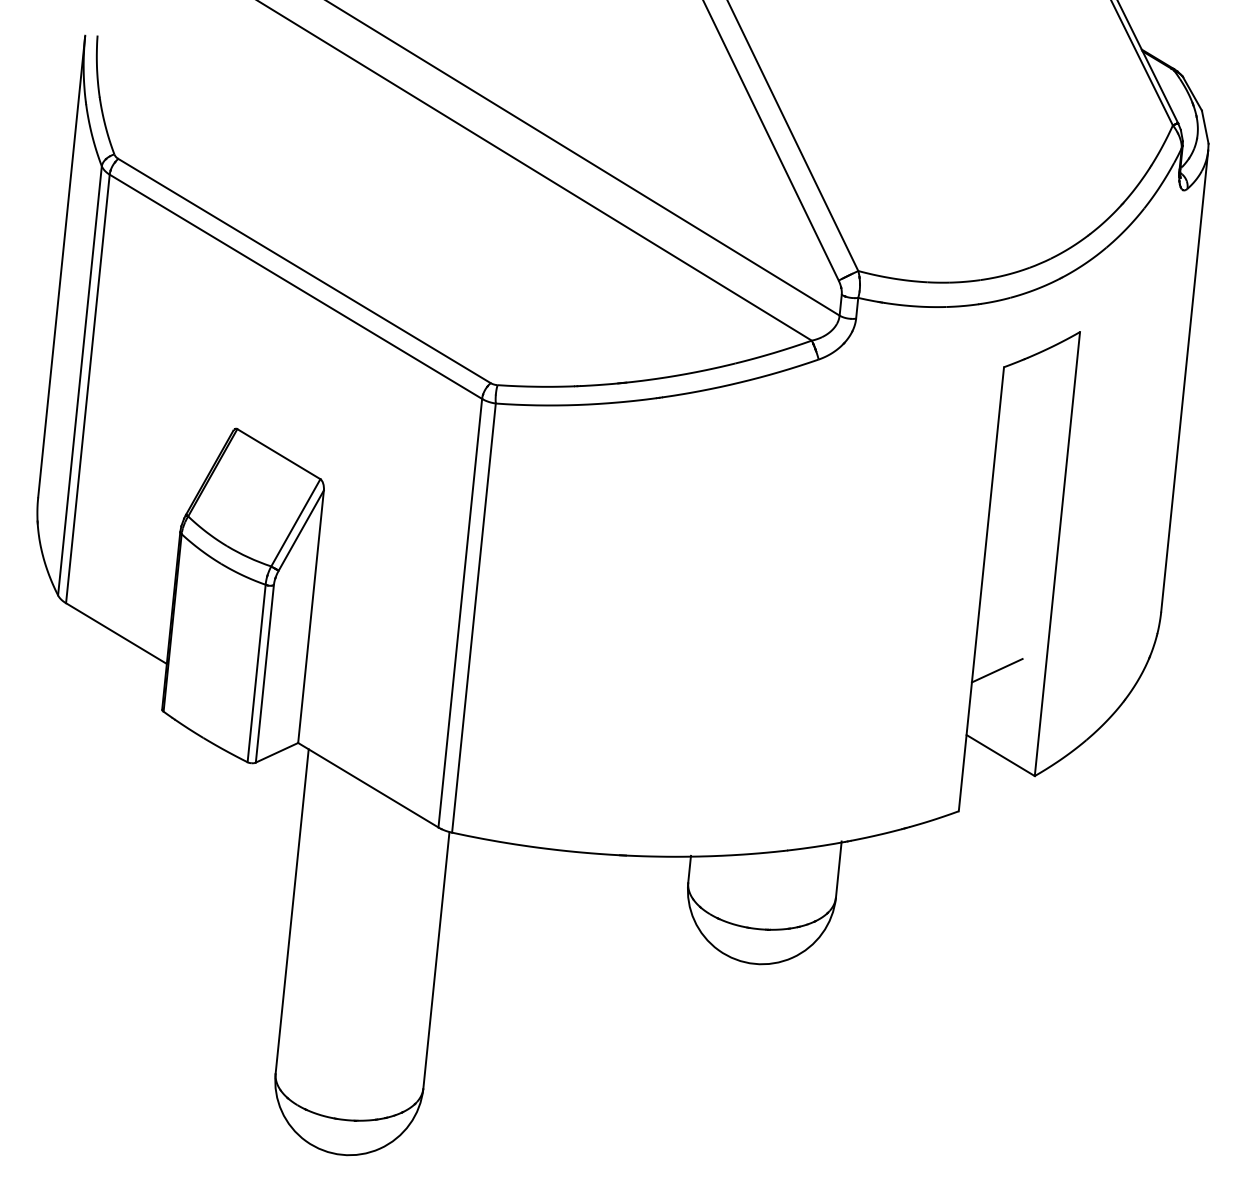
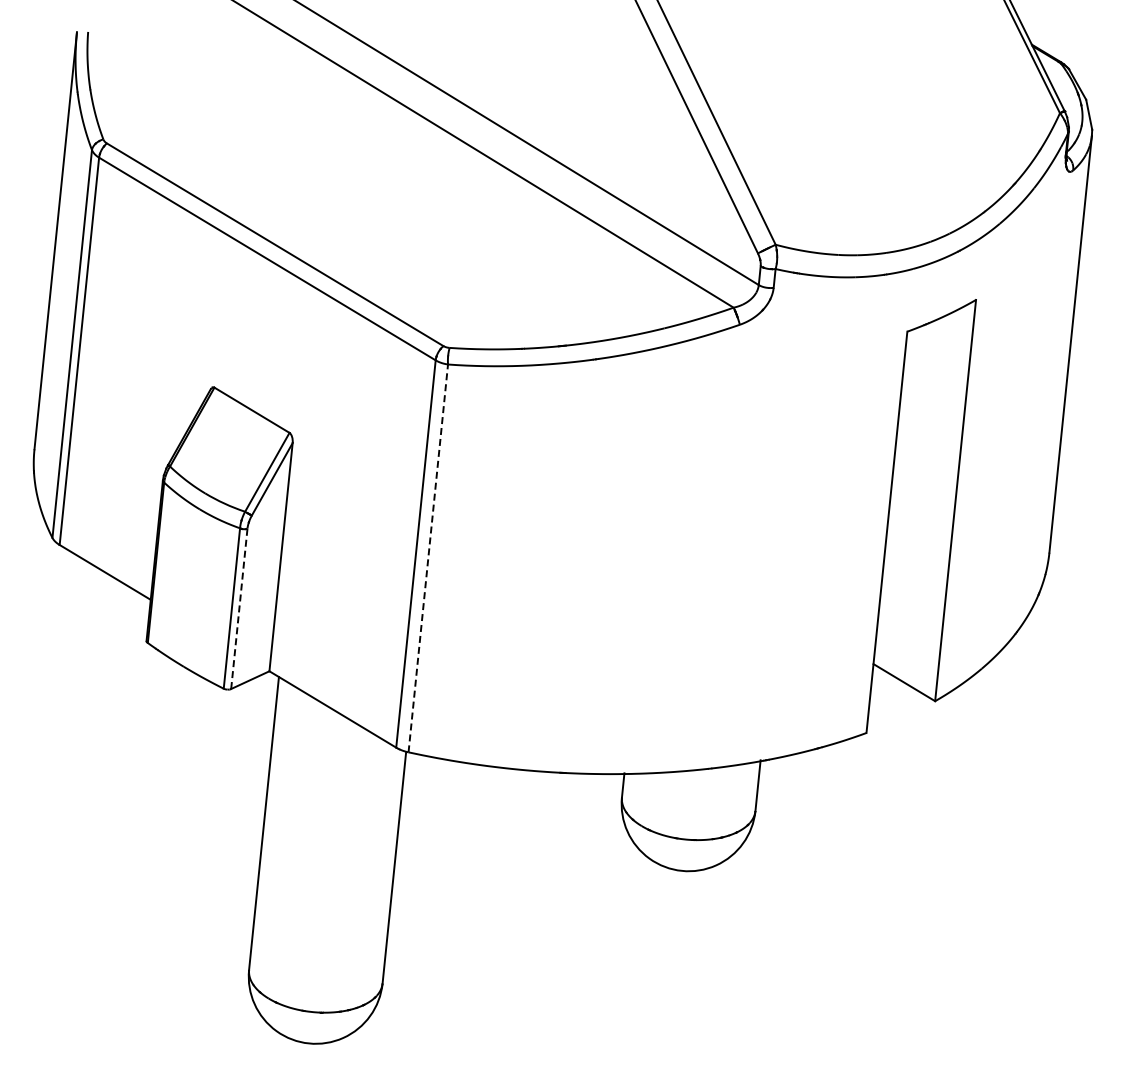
line: (474, 618) -> (428, 558), solid -> dashed
line: (997, 670) -> (901, 605), removed
line: (265, 673) -> (239, 608), solid -> dashed

